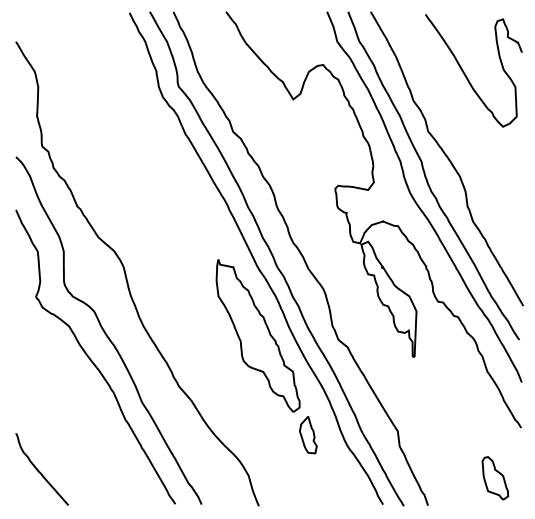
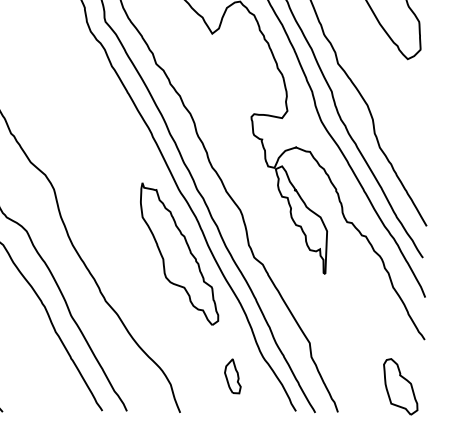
part: (308, 435) -> (233, 376), moved
part: (494, 478) -> (399, 387), size x1.4

